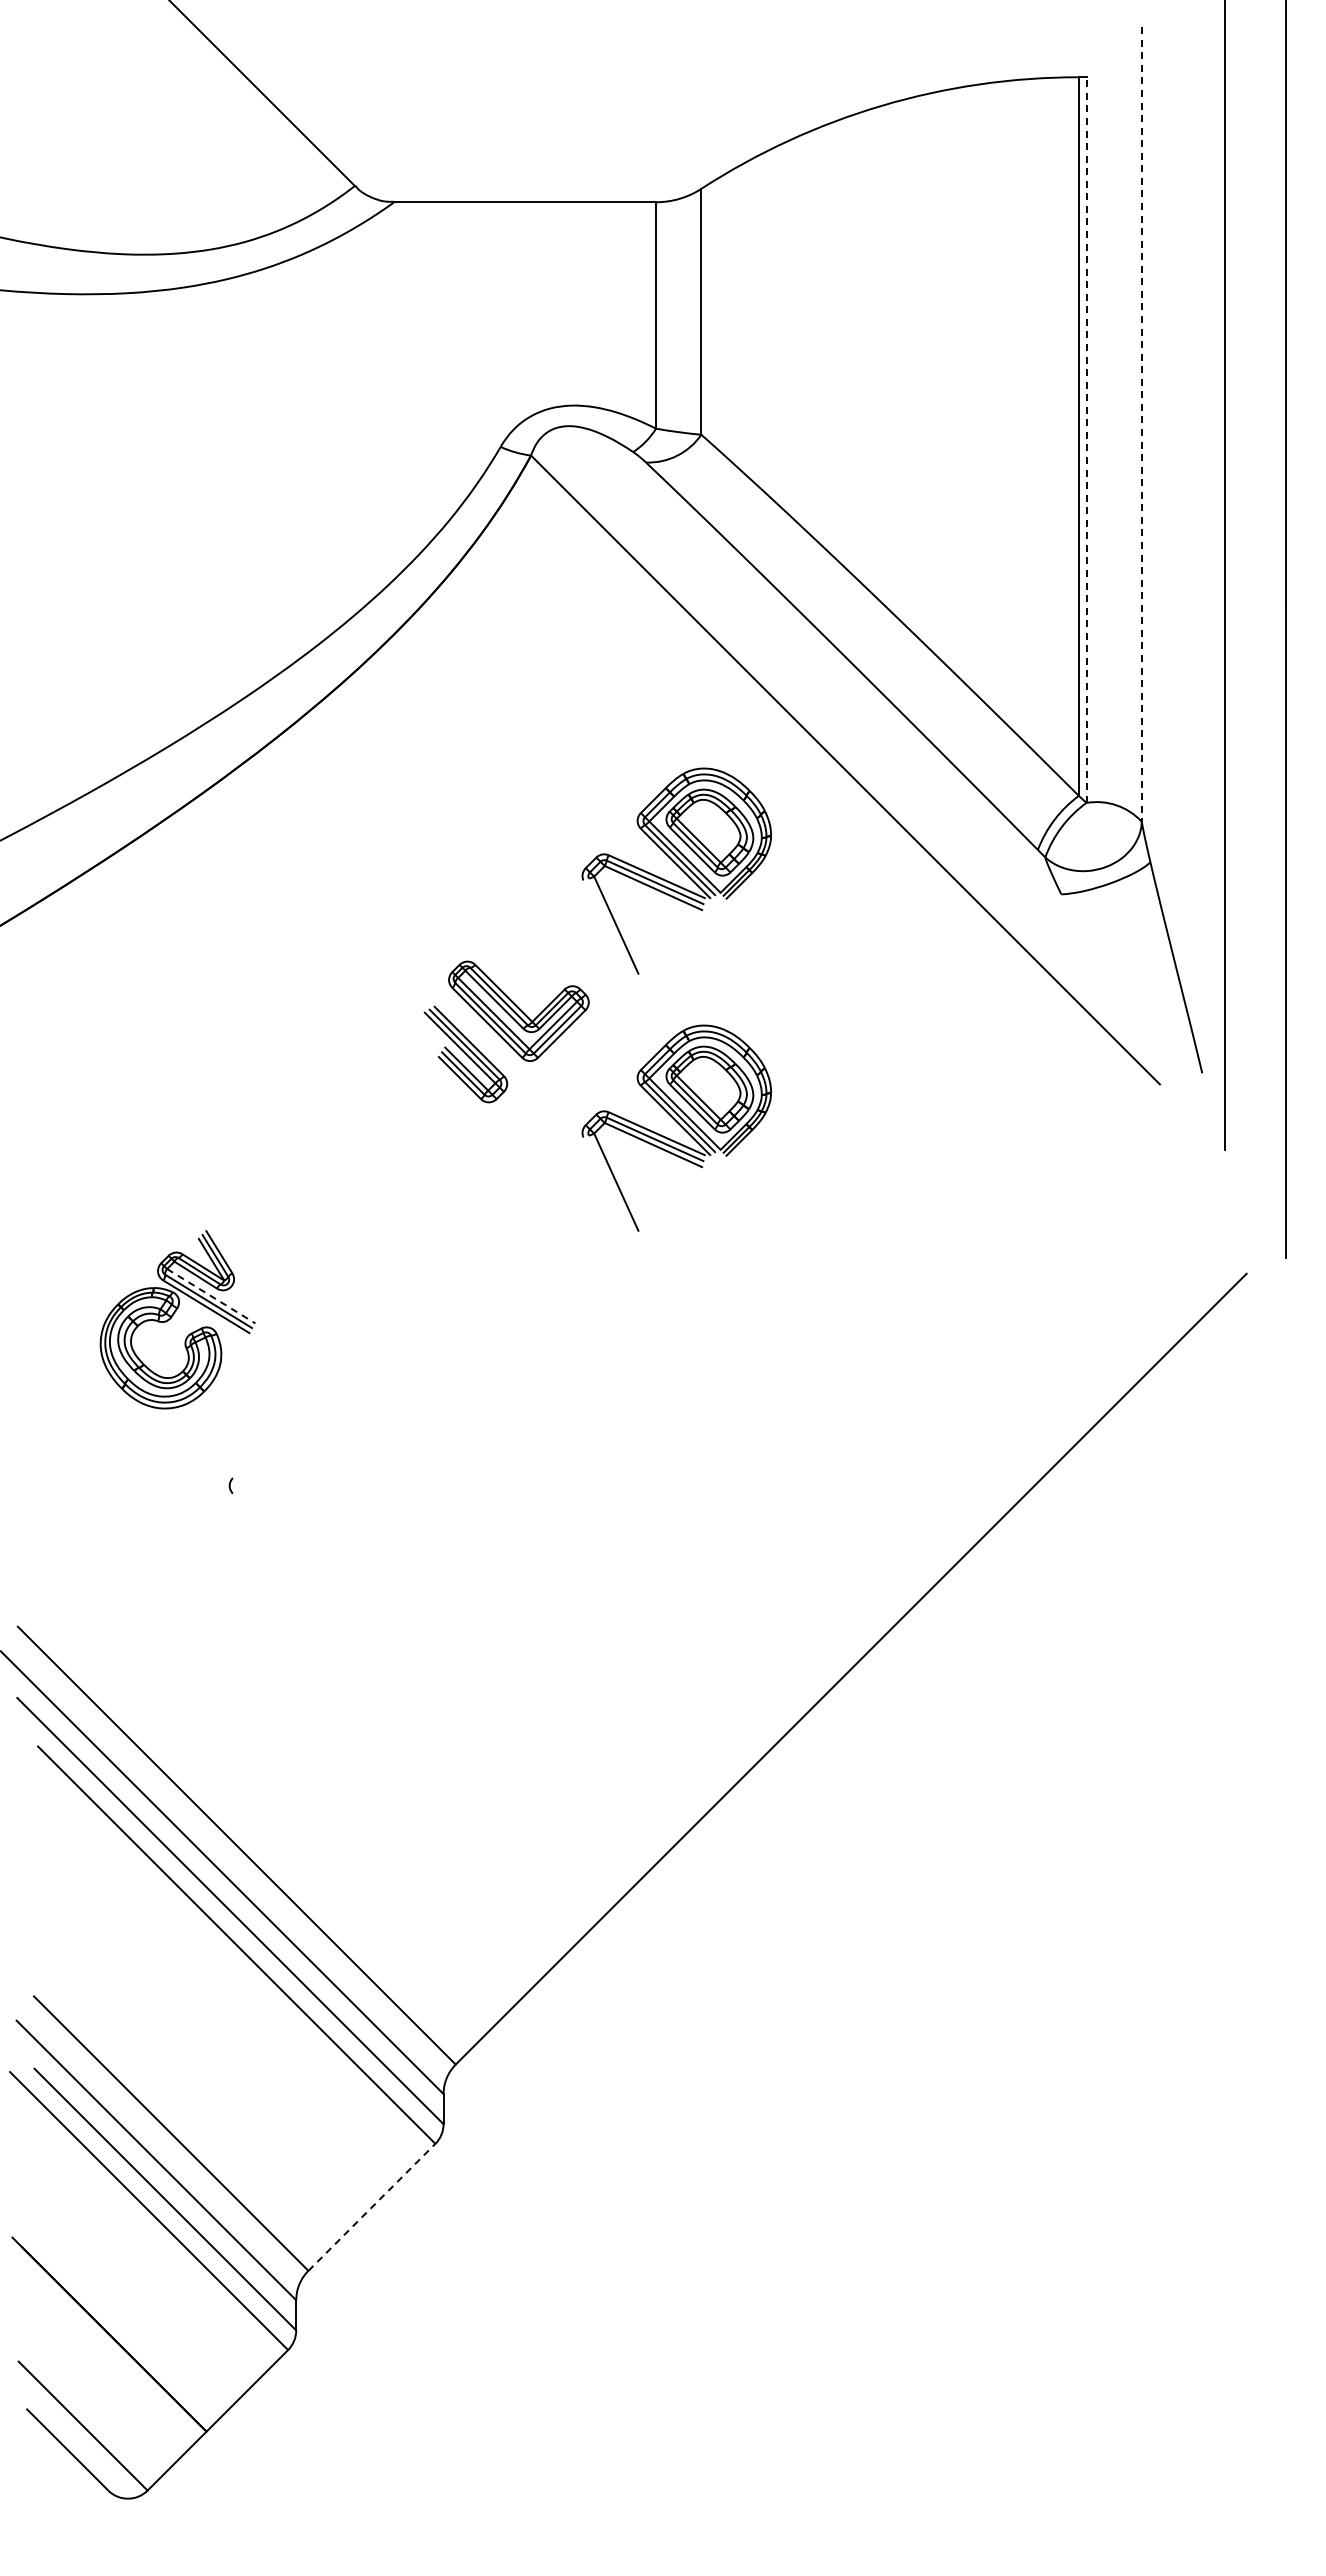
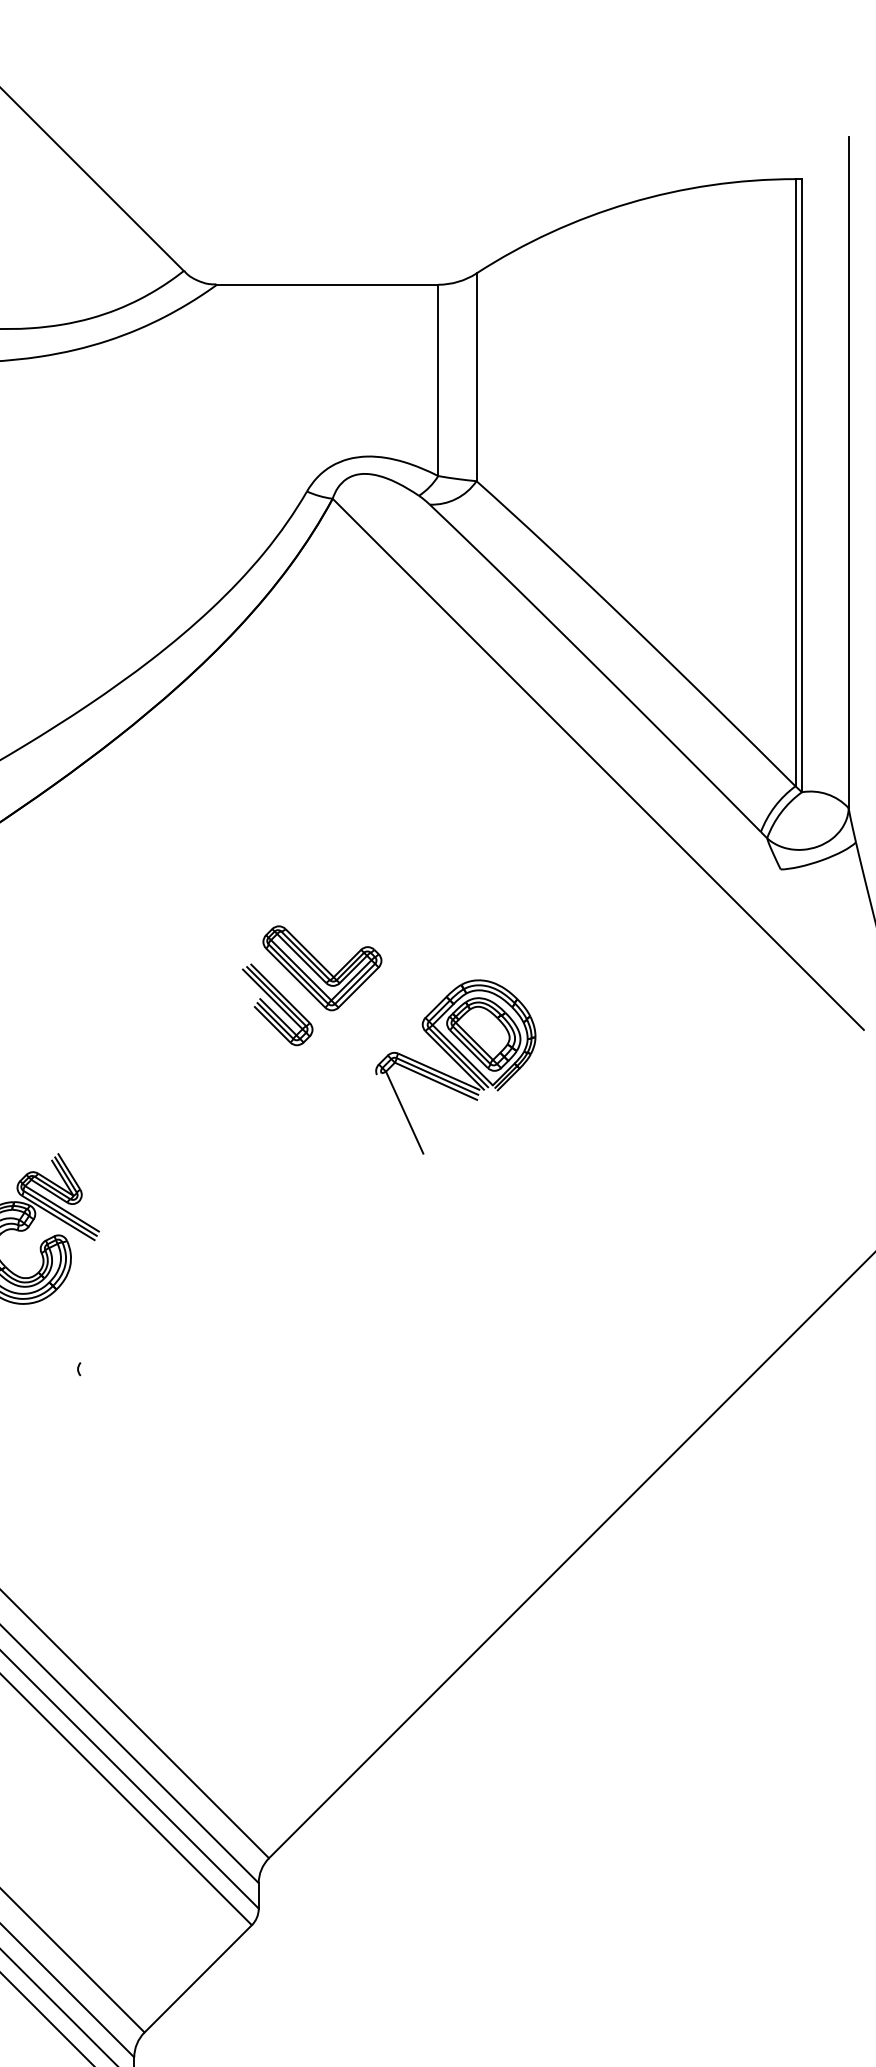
line: (1141, 424) -> (848, 472), dashed -> solid
line: (1086, 440) -> (801, 486), dashed -> solid
part: (676, 870) -> (455, 849), removed
line: (211, 1296) -> (62, 1209), dashed -> solid
line: (371, 2207) -> (197, 1978), dashed -> solid

